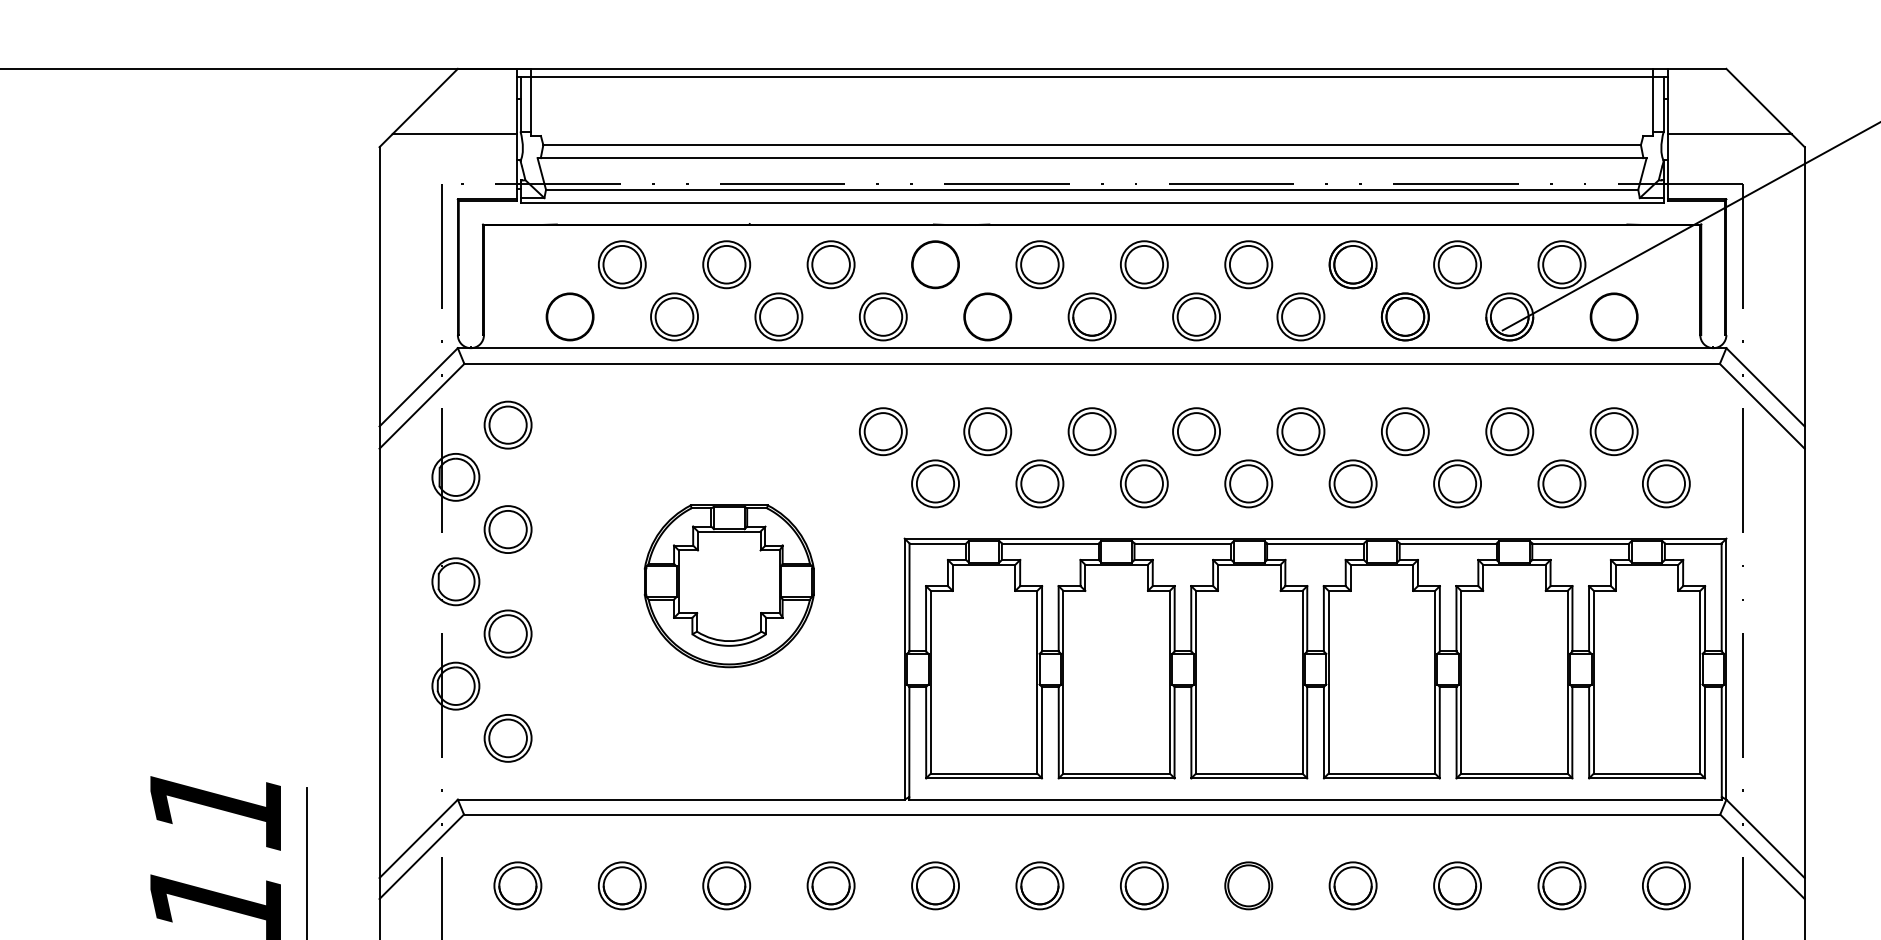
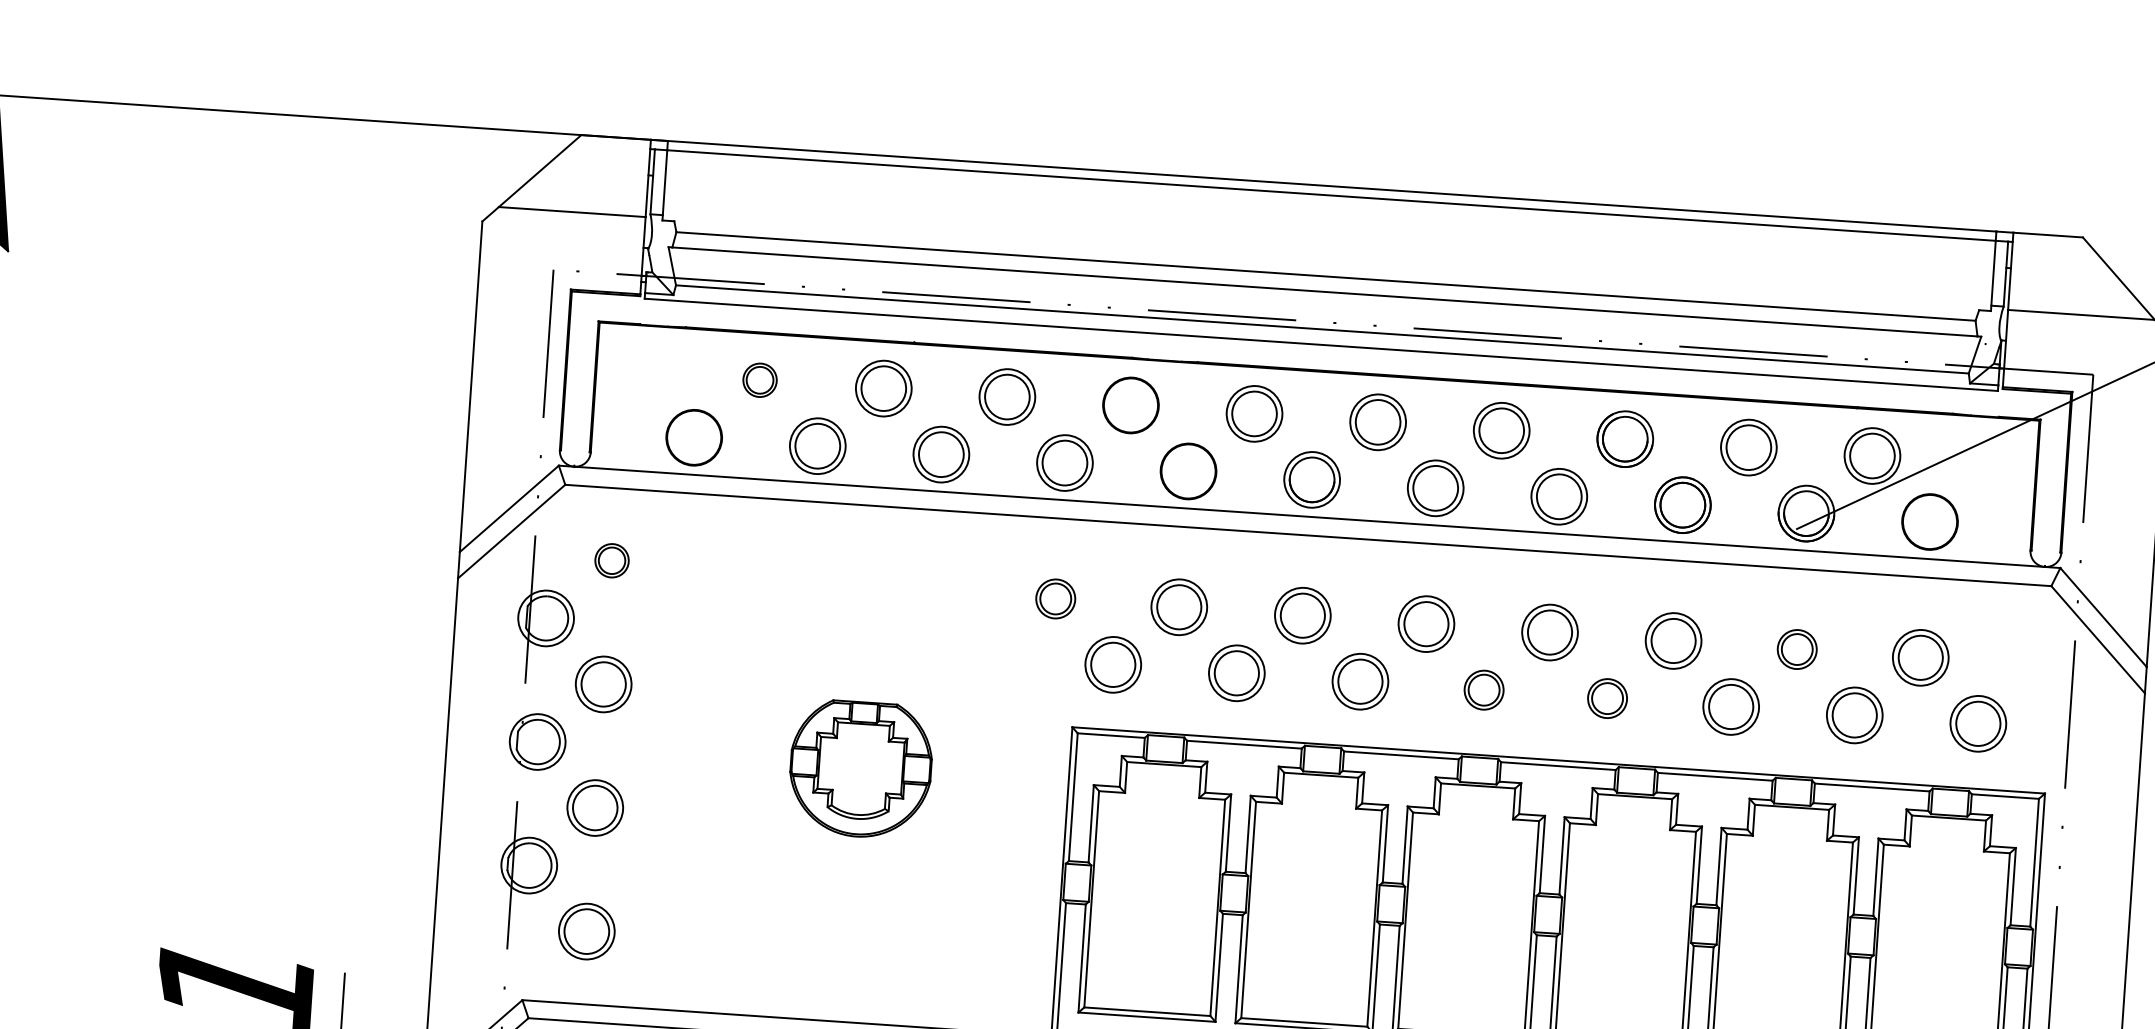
part: (621, 264) -> (759, 379), size x0.6
part: (507, 424) -> (611, 560), size x0.6
part: (883, 431) -> (1055, 598), size x0.7
part: (1509, 431) -> (1796, 649), size x0.7
part: (1248, 483) -> (1483, 689), size x0.7
part: (1352, 483) -> (1606, 698), size x0.7
part: (728, 586) -> (859, 769), size x0.7

